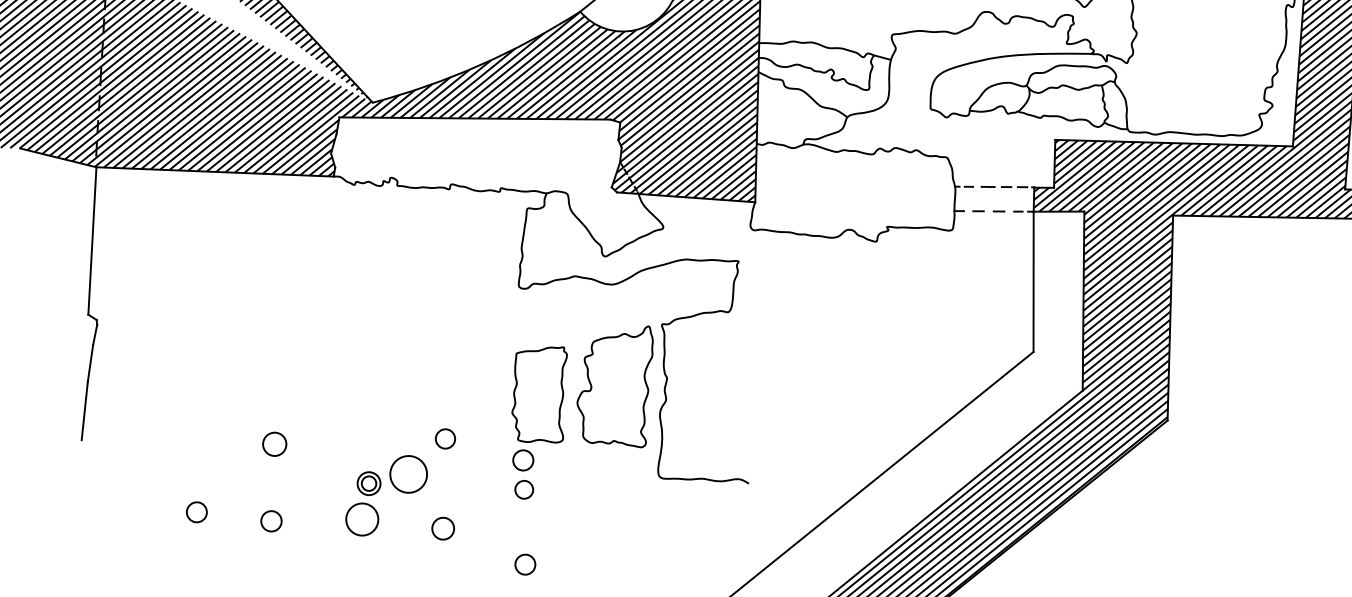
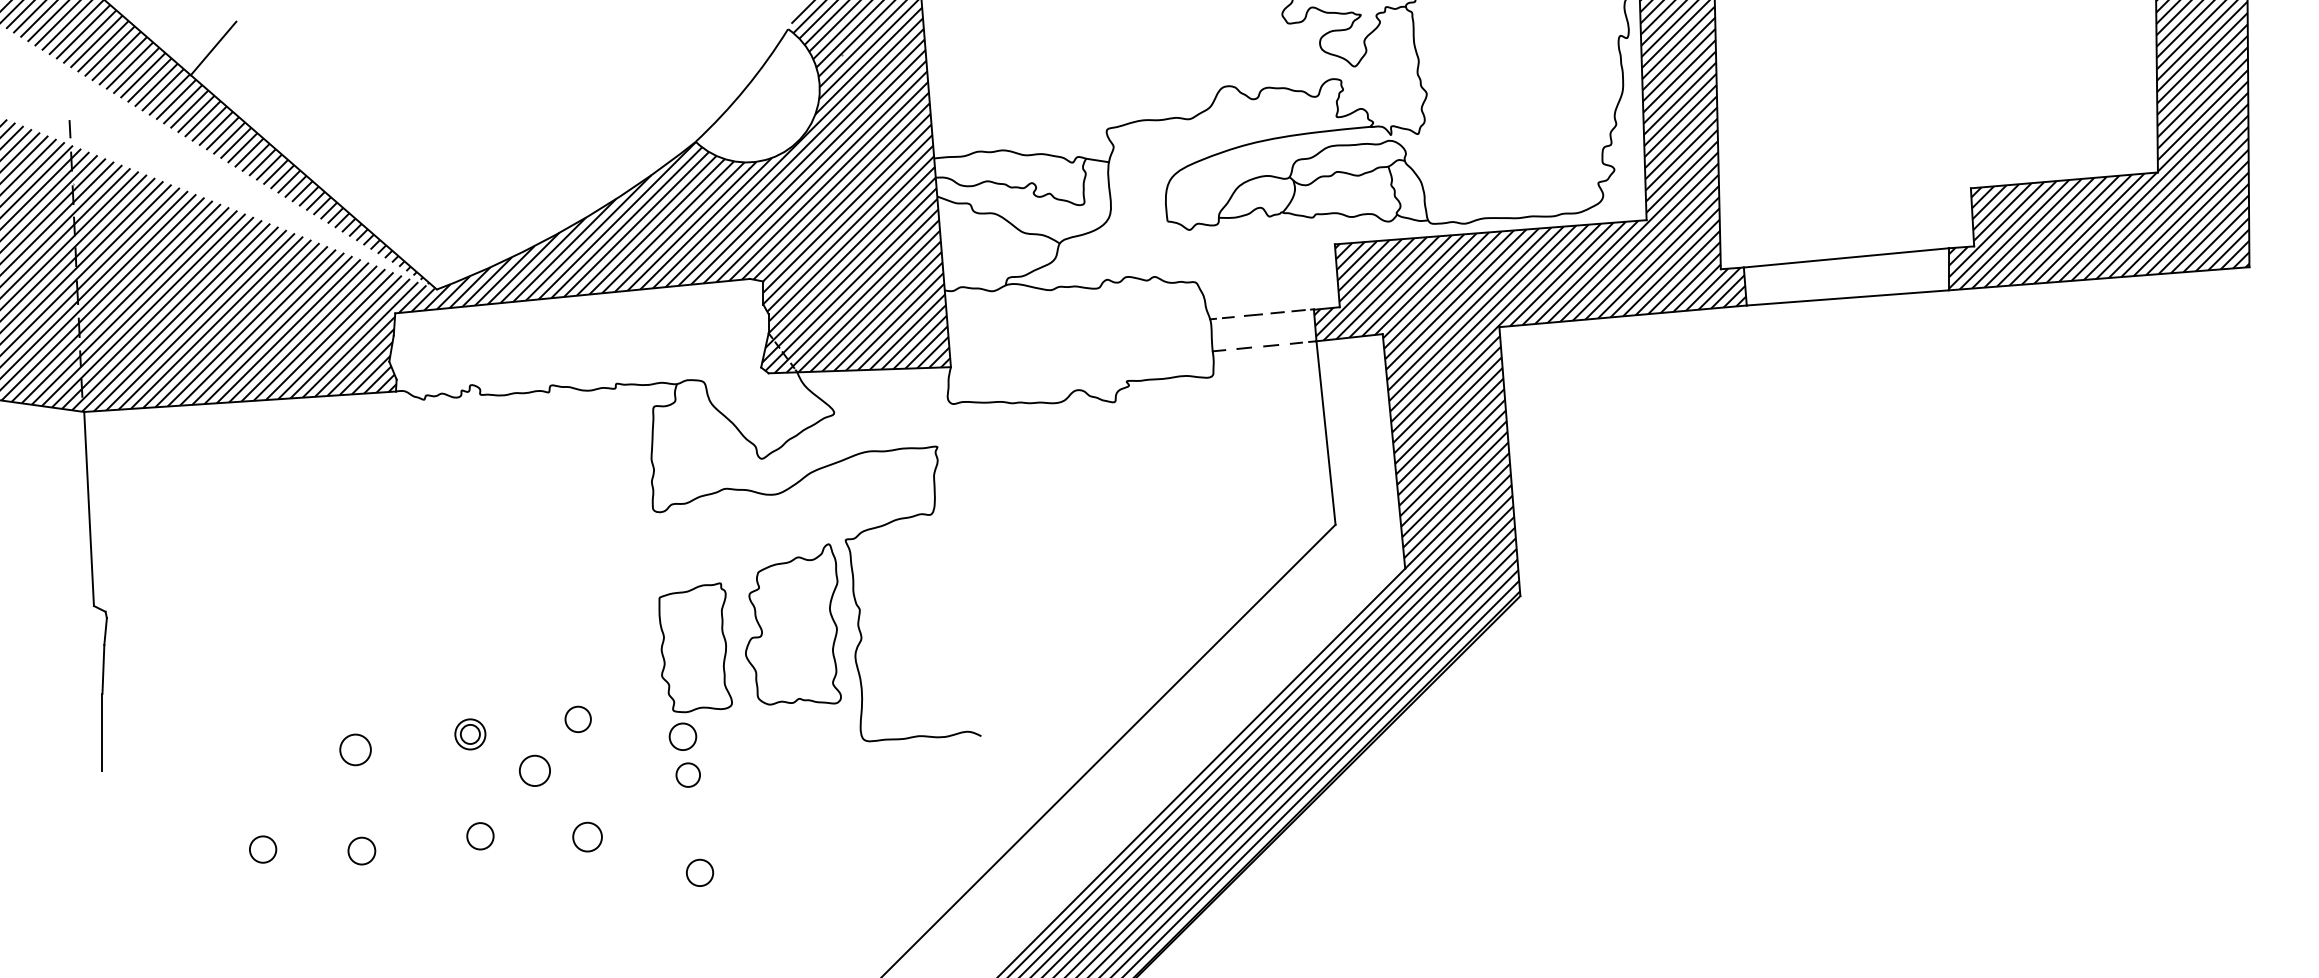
circle: (408, 474) -> (534, 770), size x0.62
part: (369, 483) -> (470, 734), moved
circle: (362, 519) -> (480, 836), size x0.62

